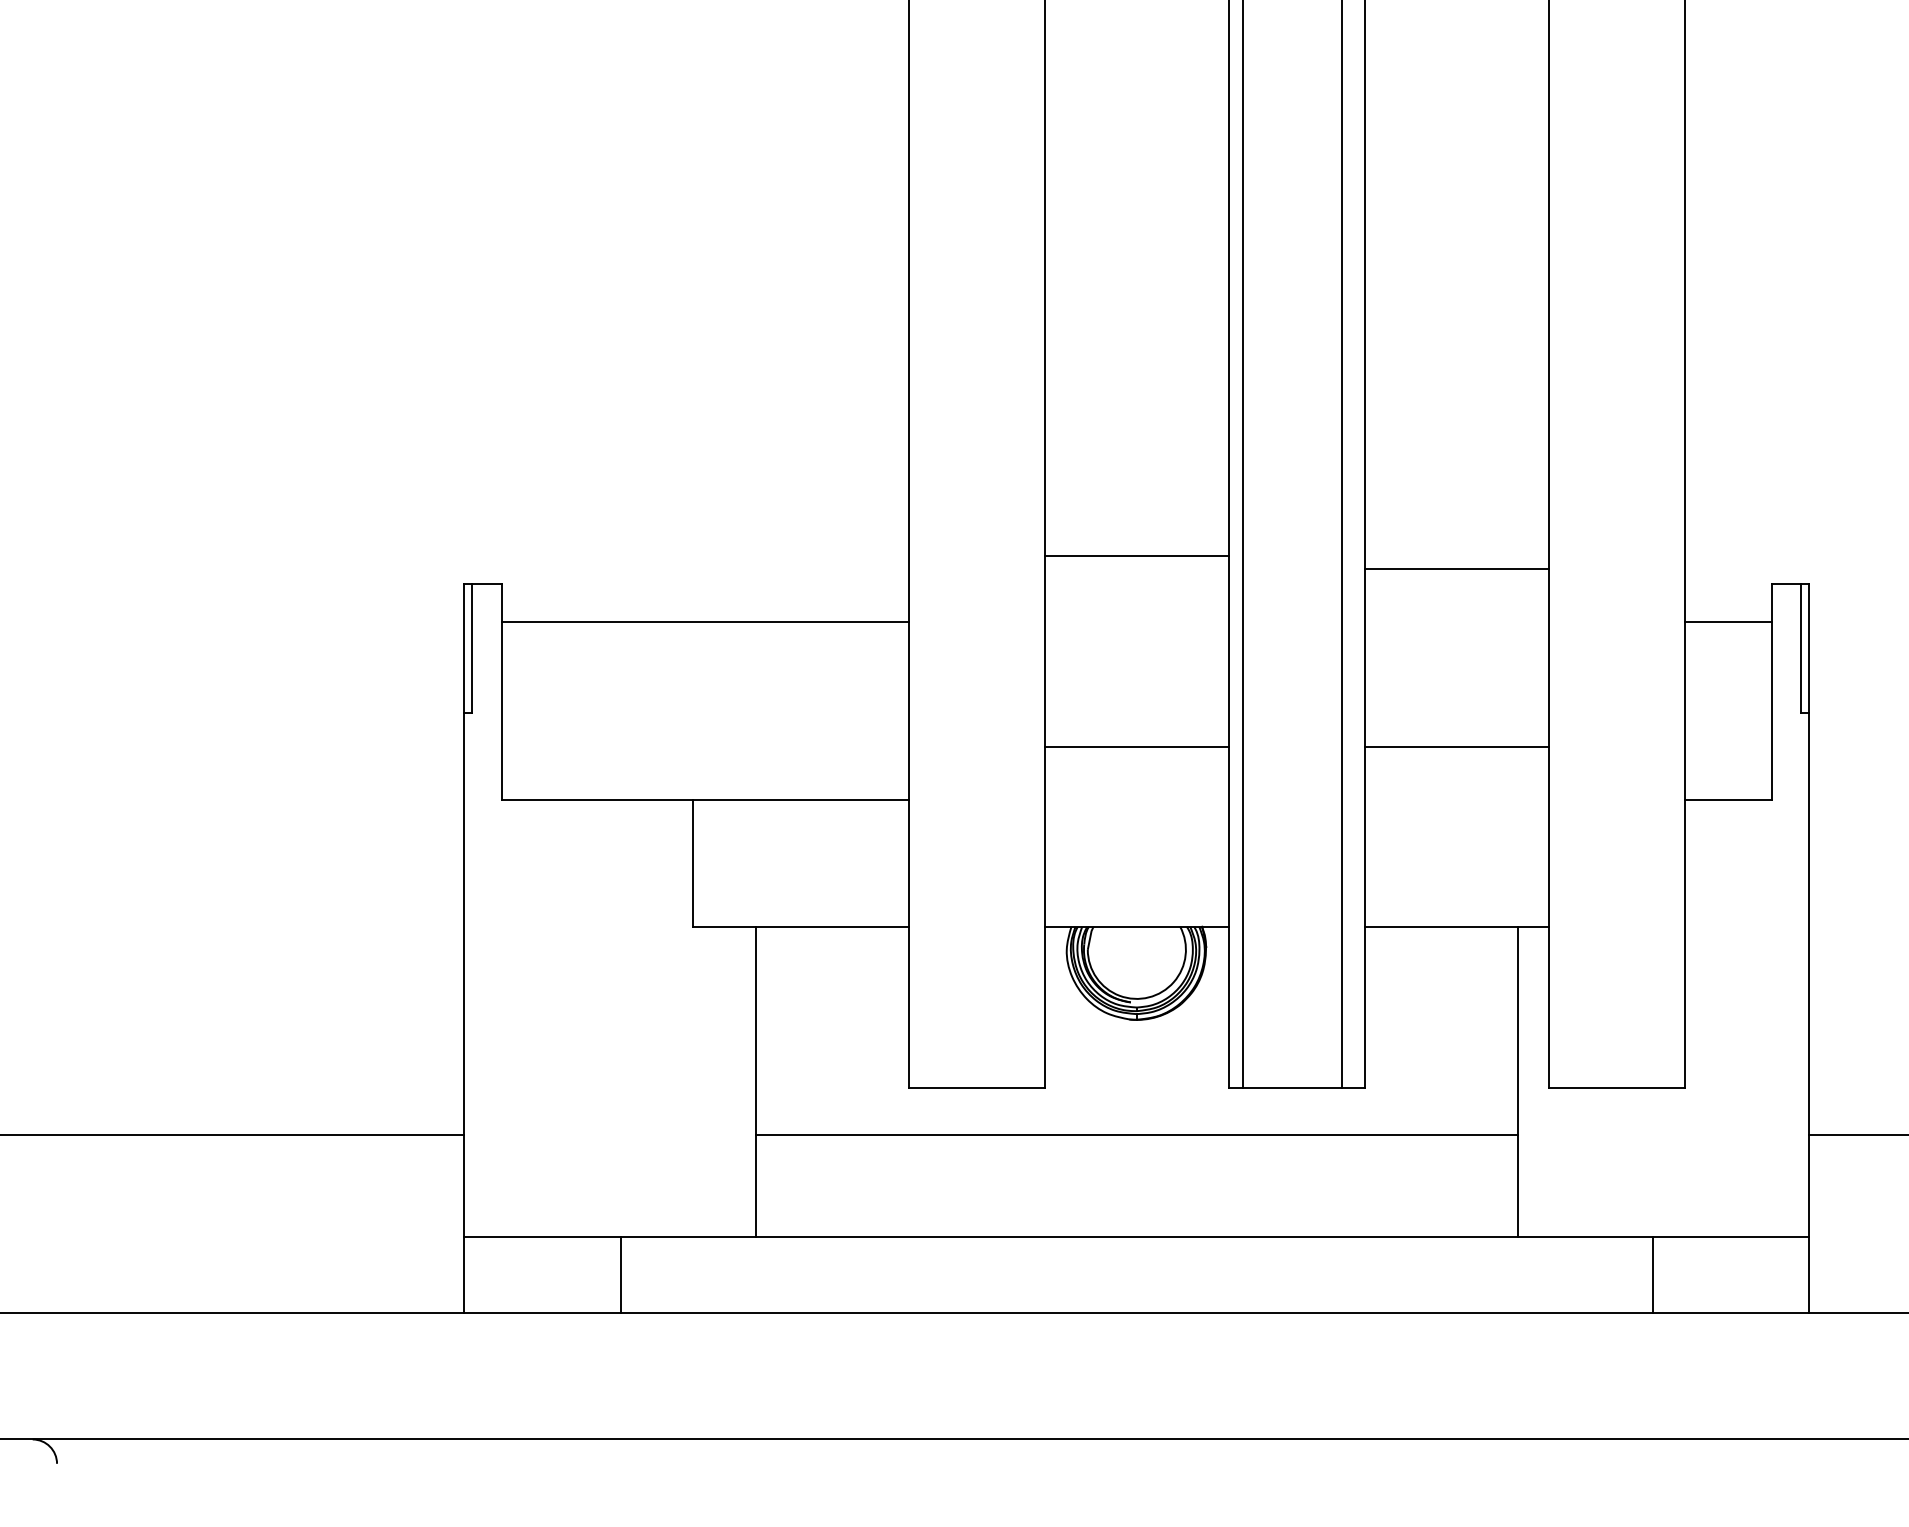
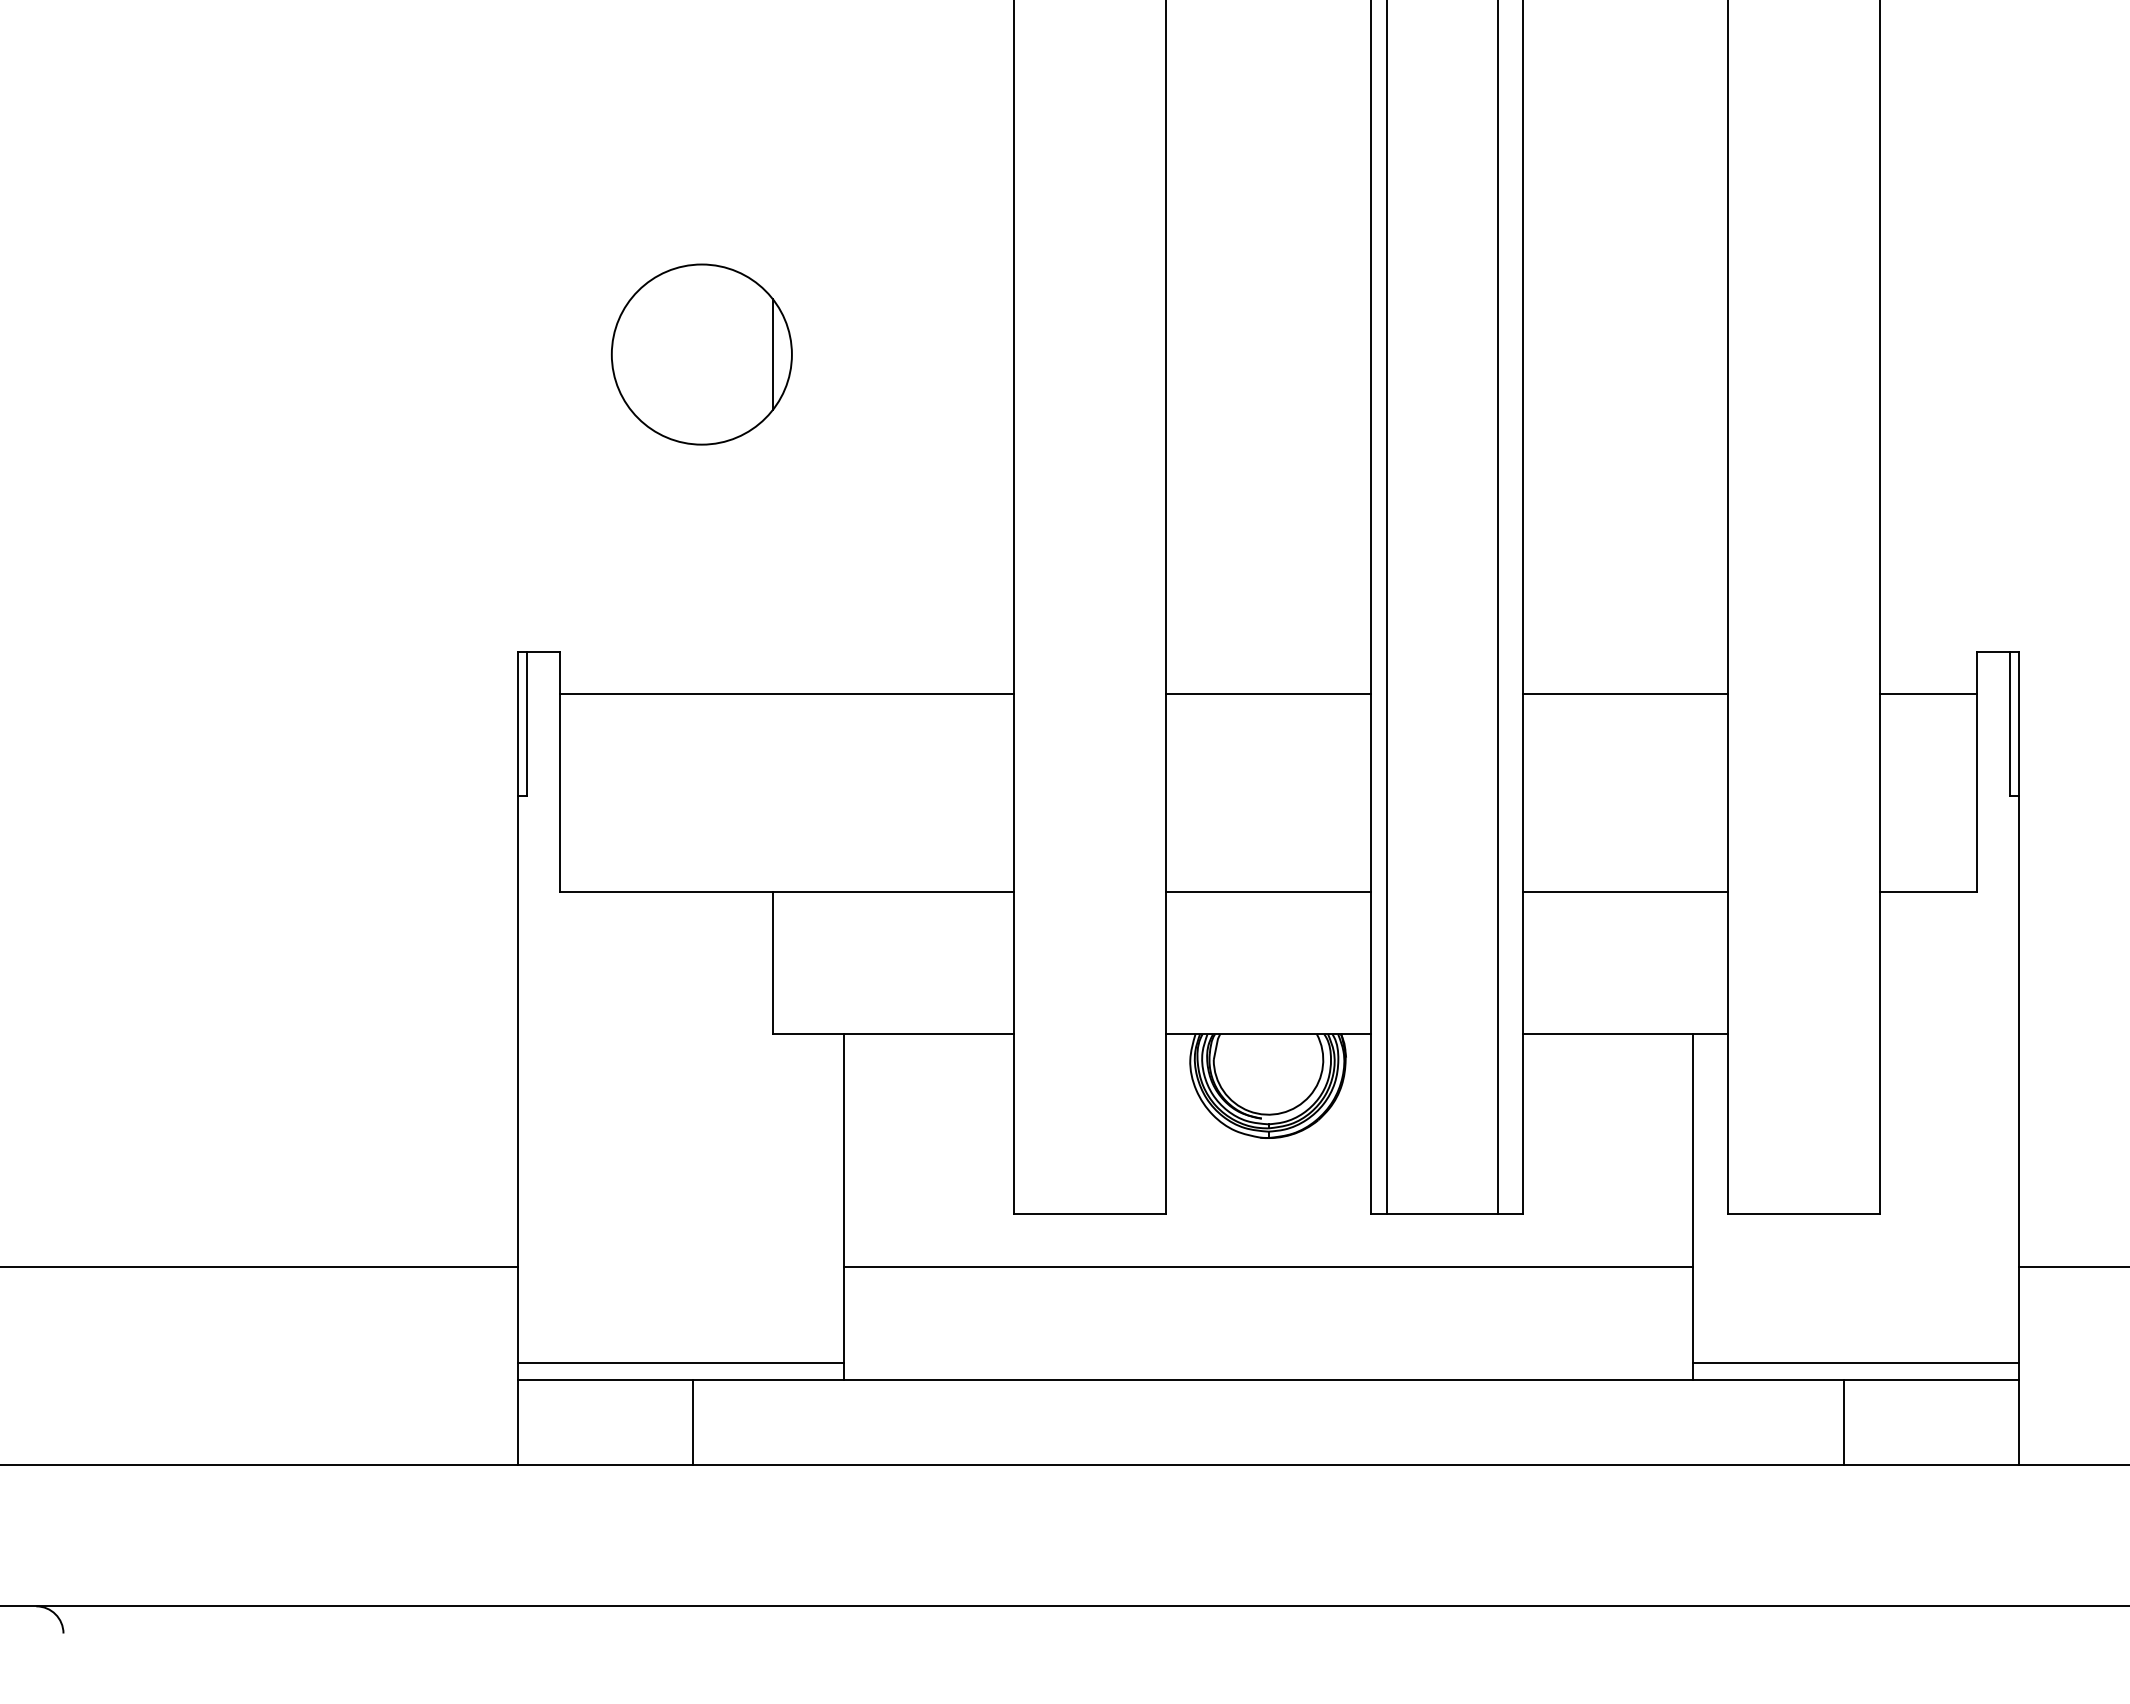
part: (628, 317) -> (701, 354), added
line: (1136, 556) -> (1268, 694), moved
line: (1456, 569) -> (1625, 694), moved
line: (1136, 746) -> (1268, 892), moved
line: (1456, 746) -> (1625, 892), moved
line: (609, 1221) -> (680, 1363), added
line: (1663, 1221) -> (1856, 1363), added

